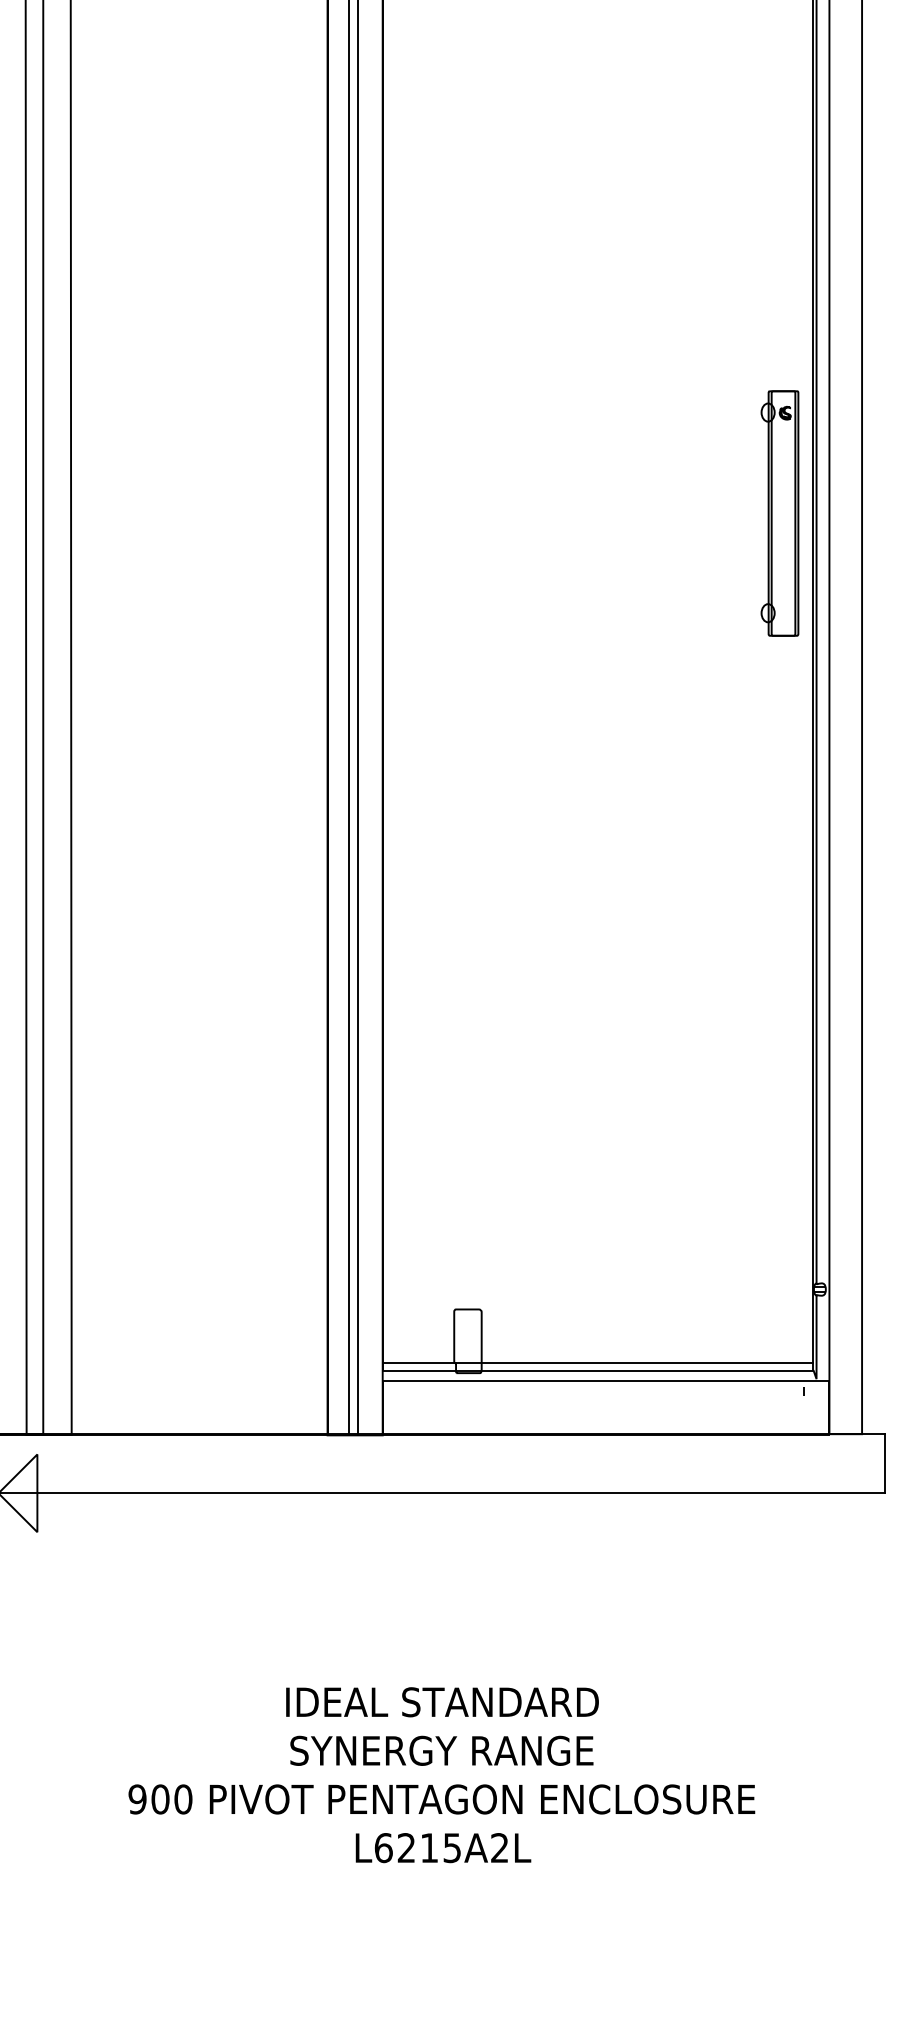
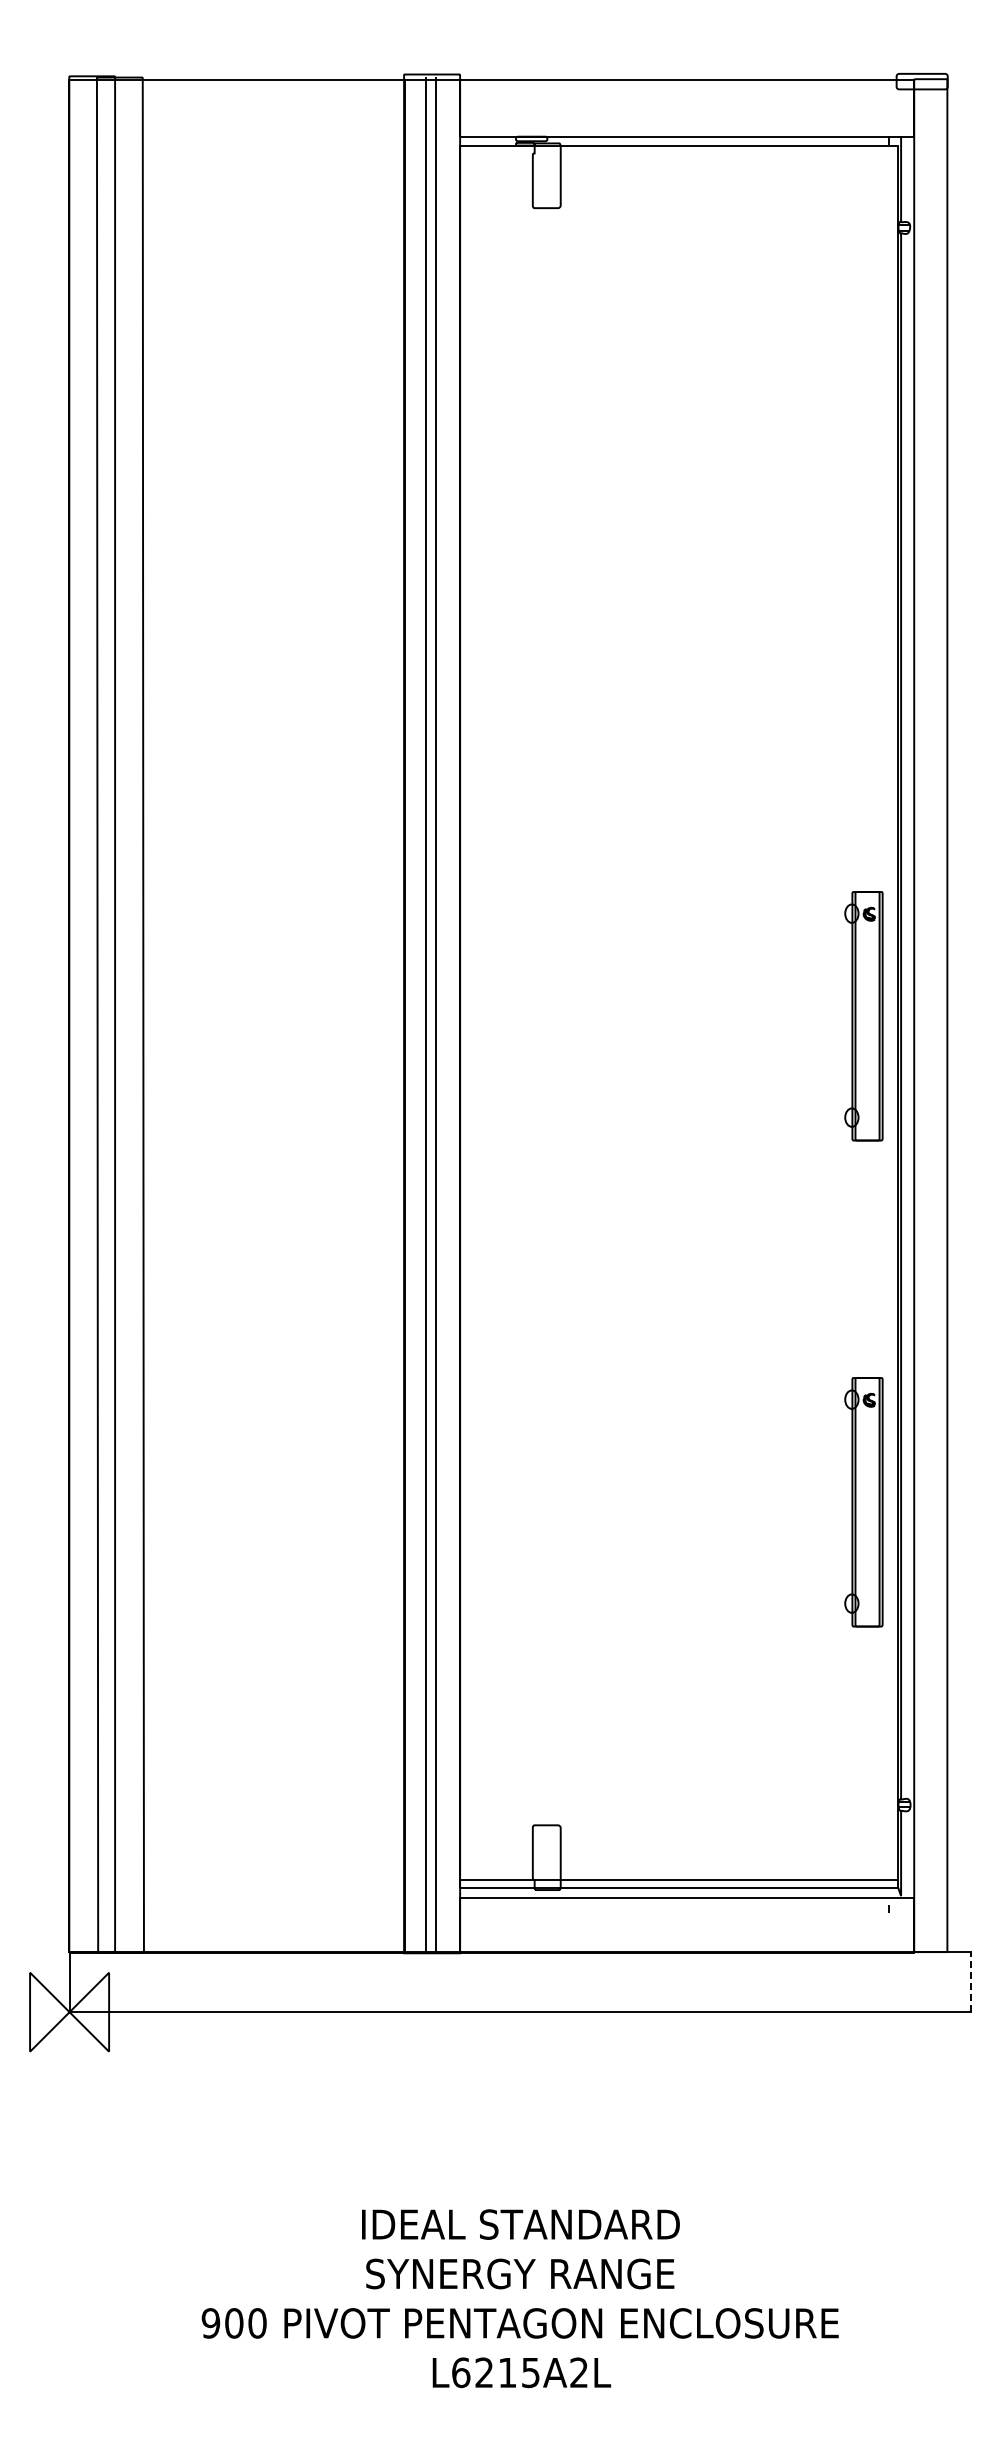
part: (779, 991) -> (863, 1502), added
line: (884, 1463) -> (970, 1981), solid -> dashed

